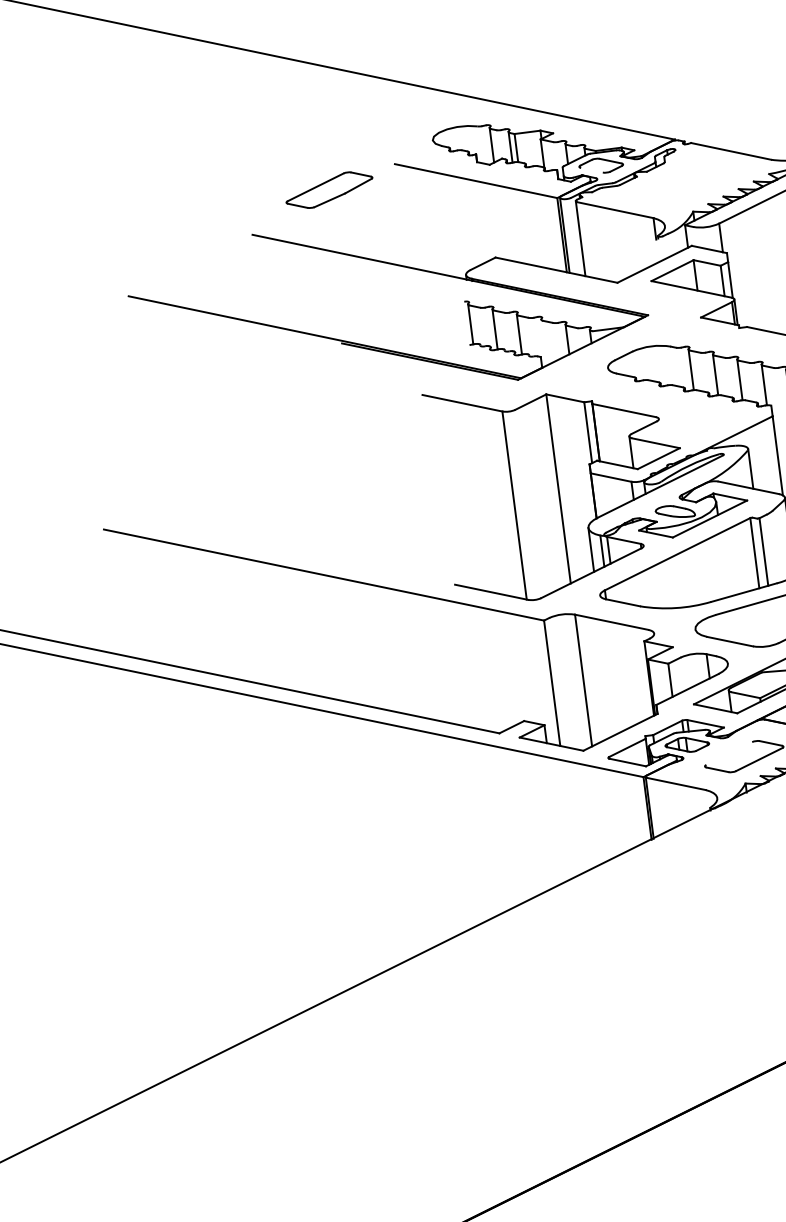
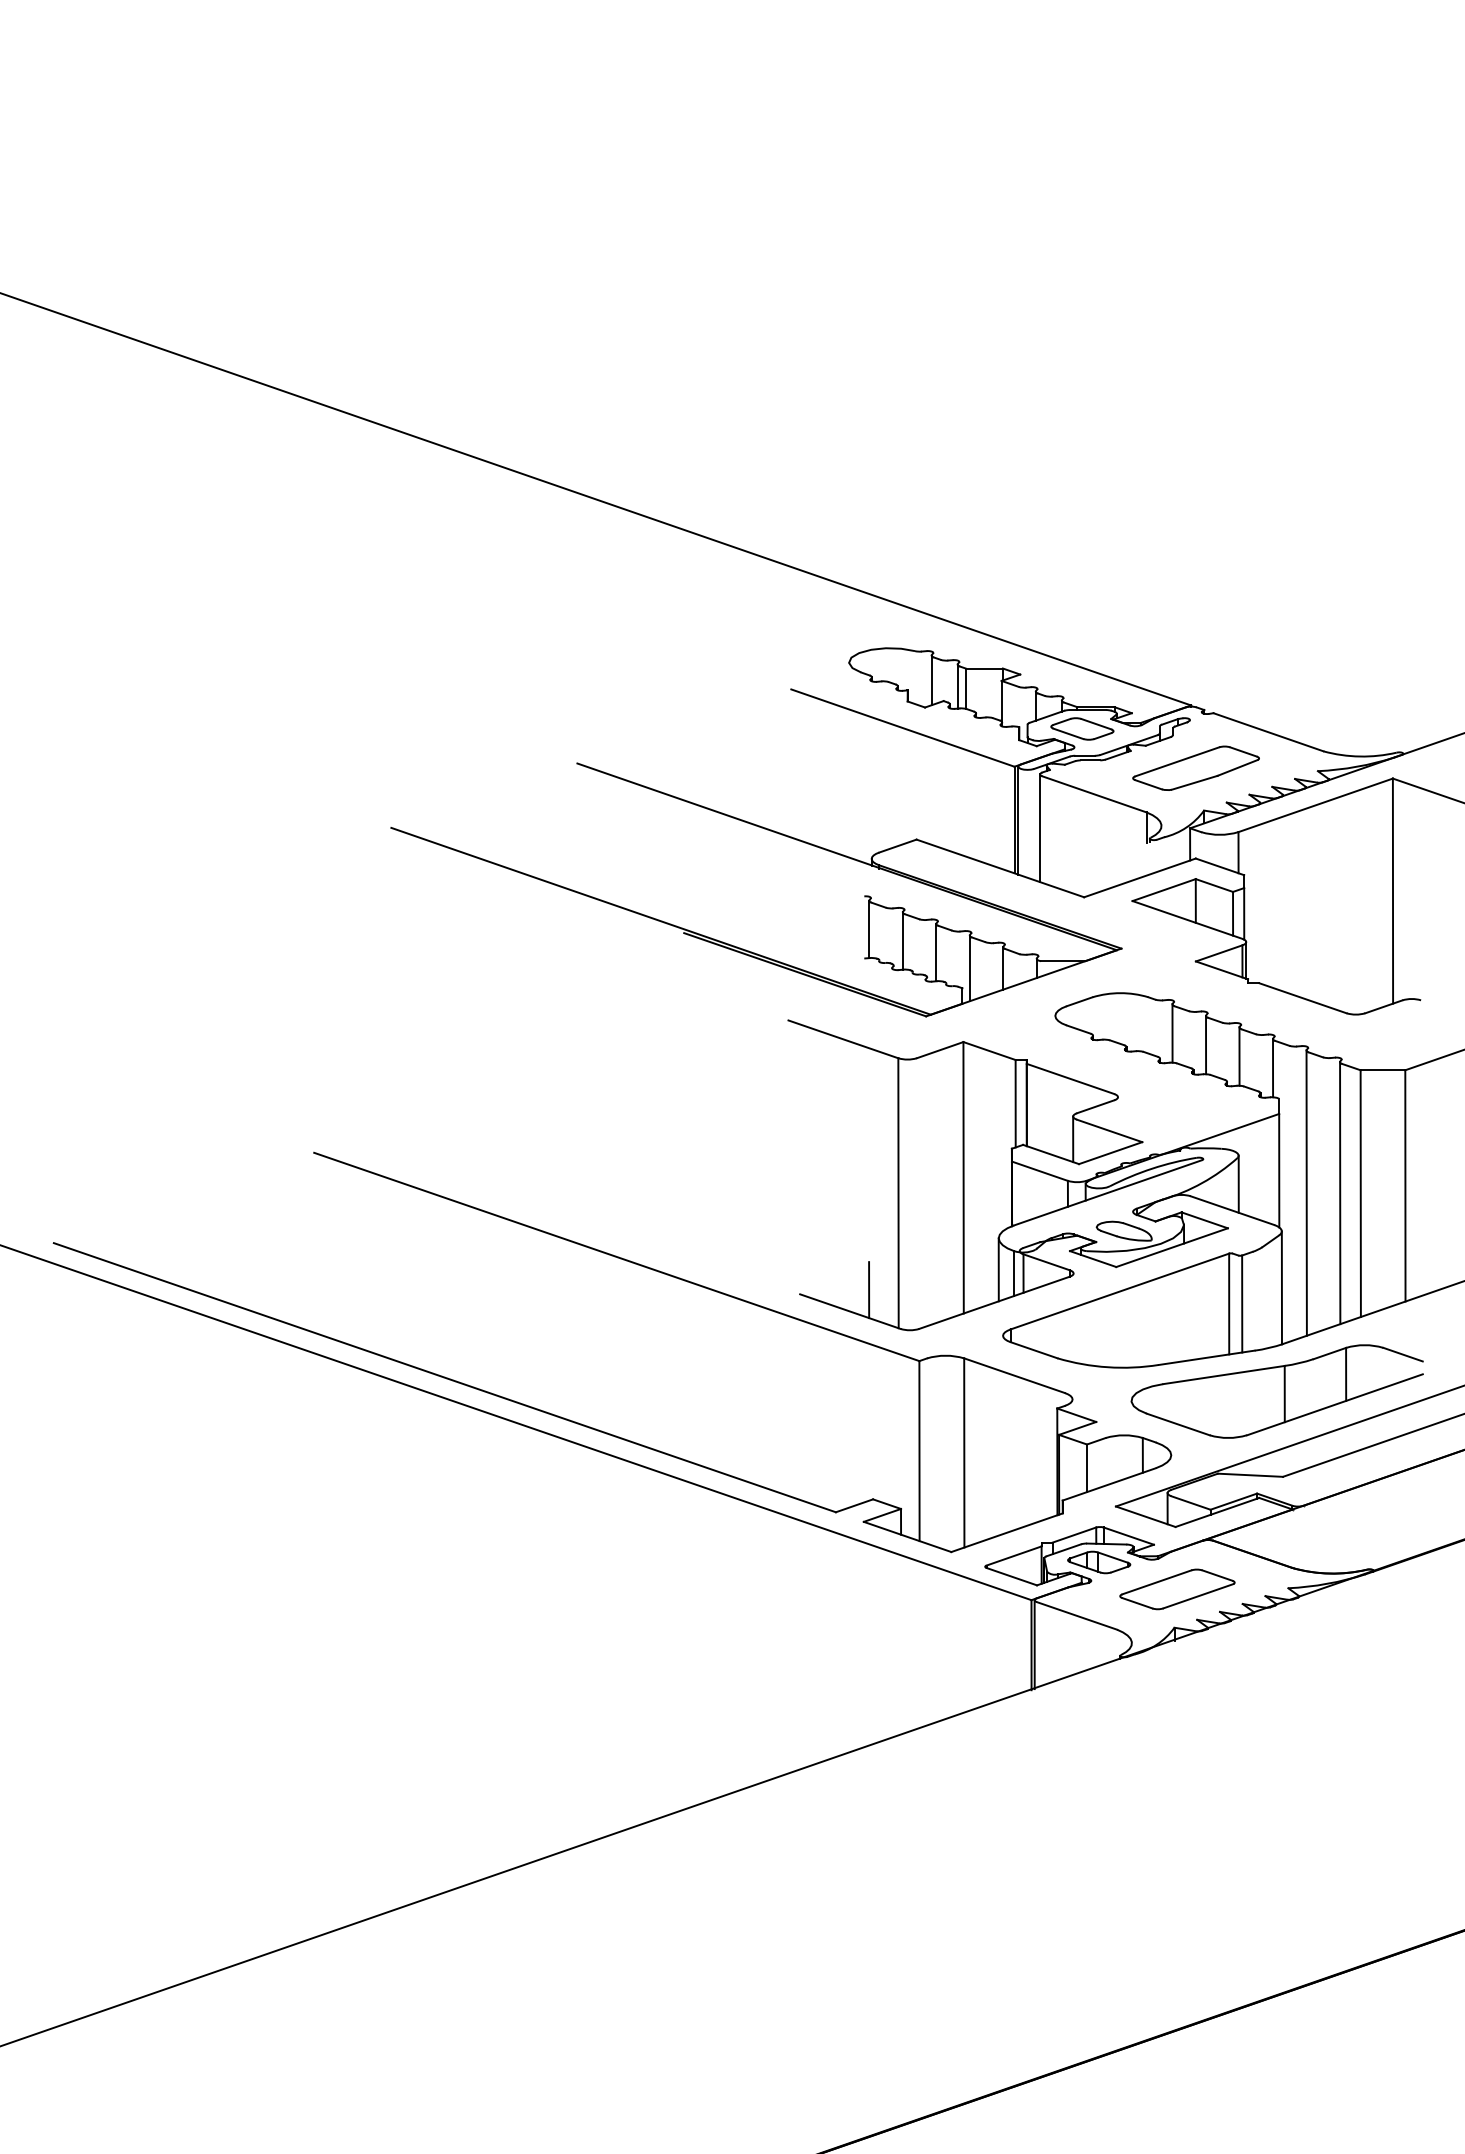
line: (591, 170) -> (1068, 733), added
part: (328, 189) -> (1195, 767), moved
line: (543, 342) -> (969, 968), added
line: (503, 575) -> (869, 1290), added
line: (729, 753) -> (1156, 1582), added

